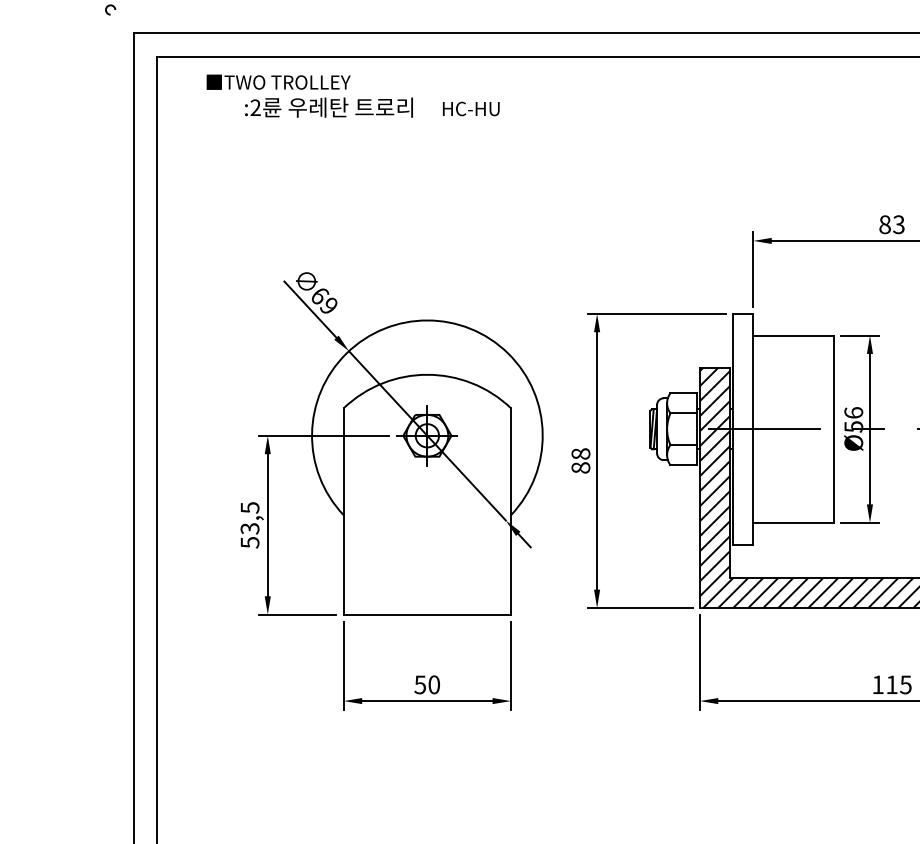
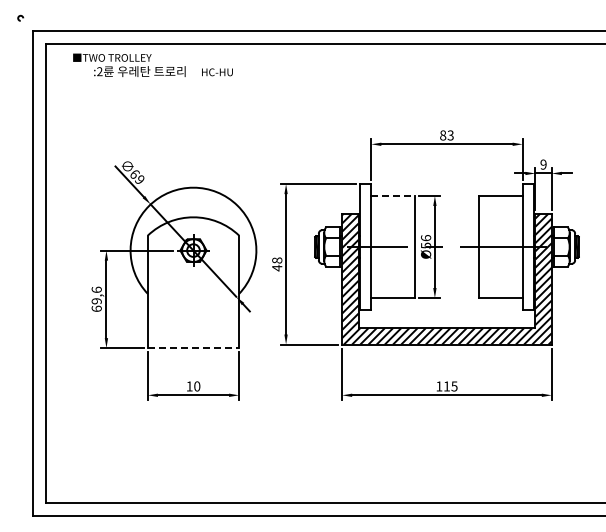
line: (794, 334) -> (393, 195), solid -> dashed
text: (581, 466) -> (277, 267), 88 -> 48
text: (249, 525) -> (96, 299), 53,5 -> 69,6
line: (427, 615) -> (193, 348), solid -> dashed
text: (420, 684) -> (189, 386), 50 -> 10

